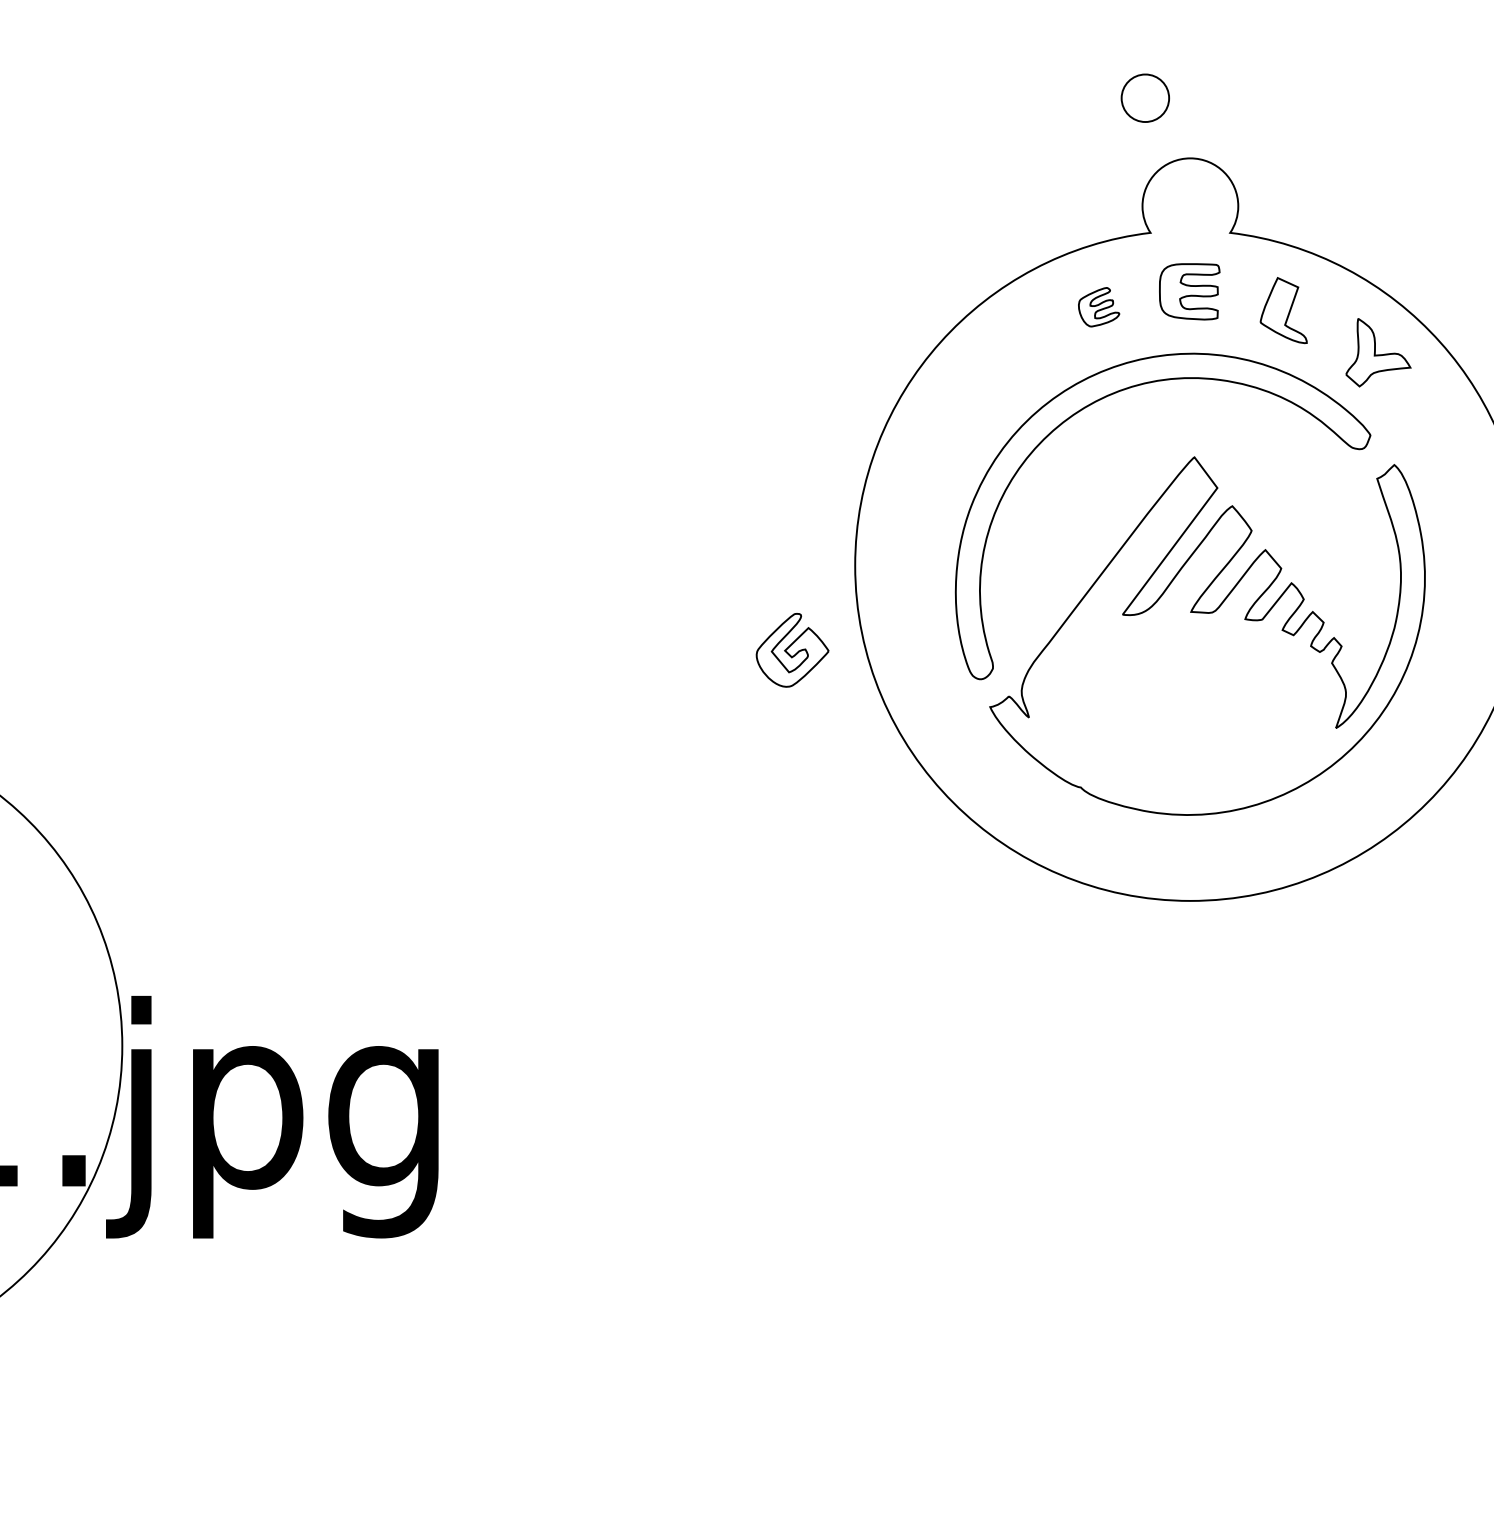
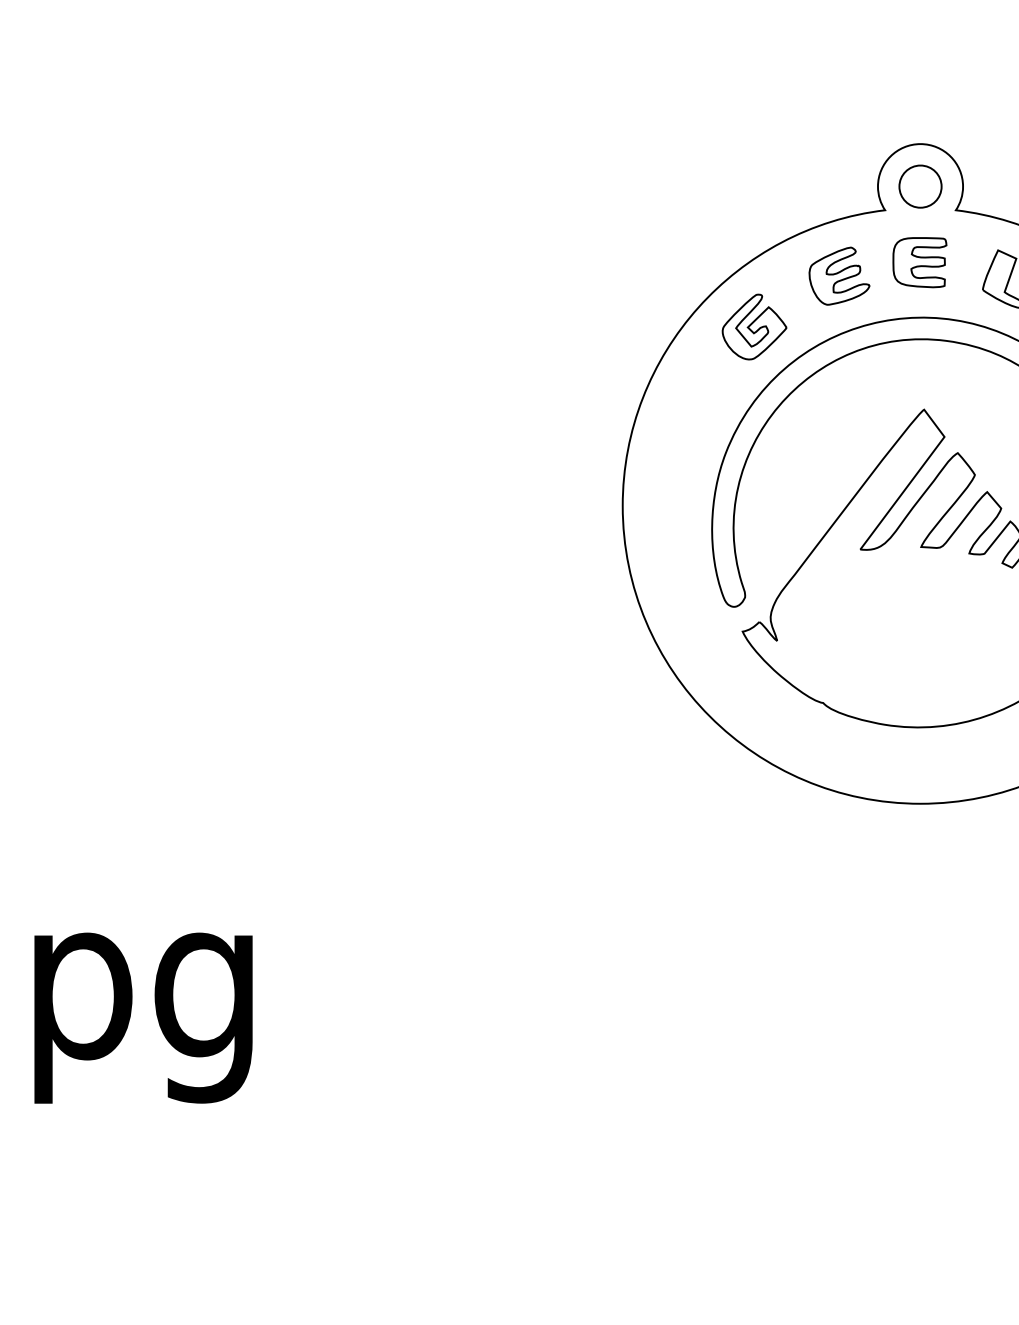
part: (1144, 97) -> (919, 185), moved
part: (1098, 307) -> (838, 276), size x1.67
part: (792, 650) -> (754, 327), moved

